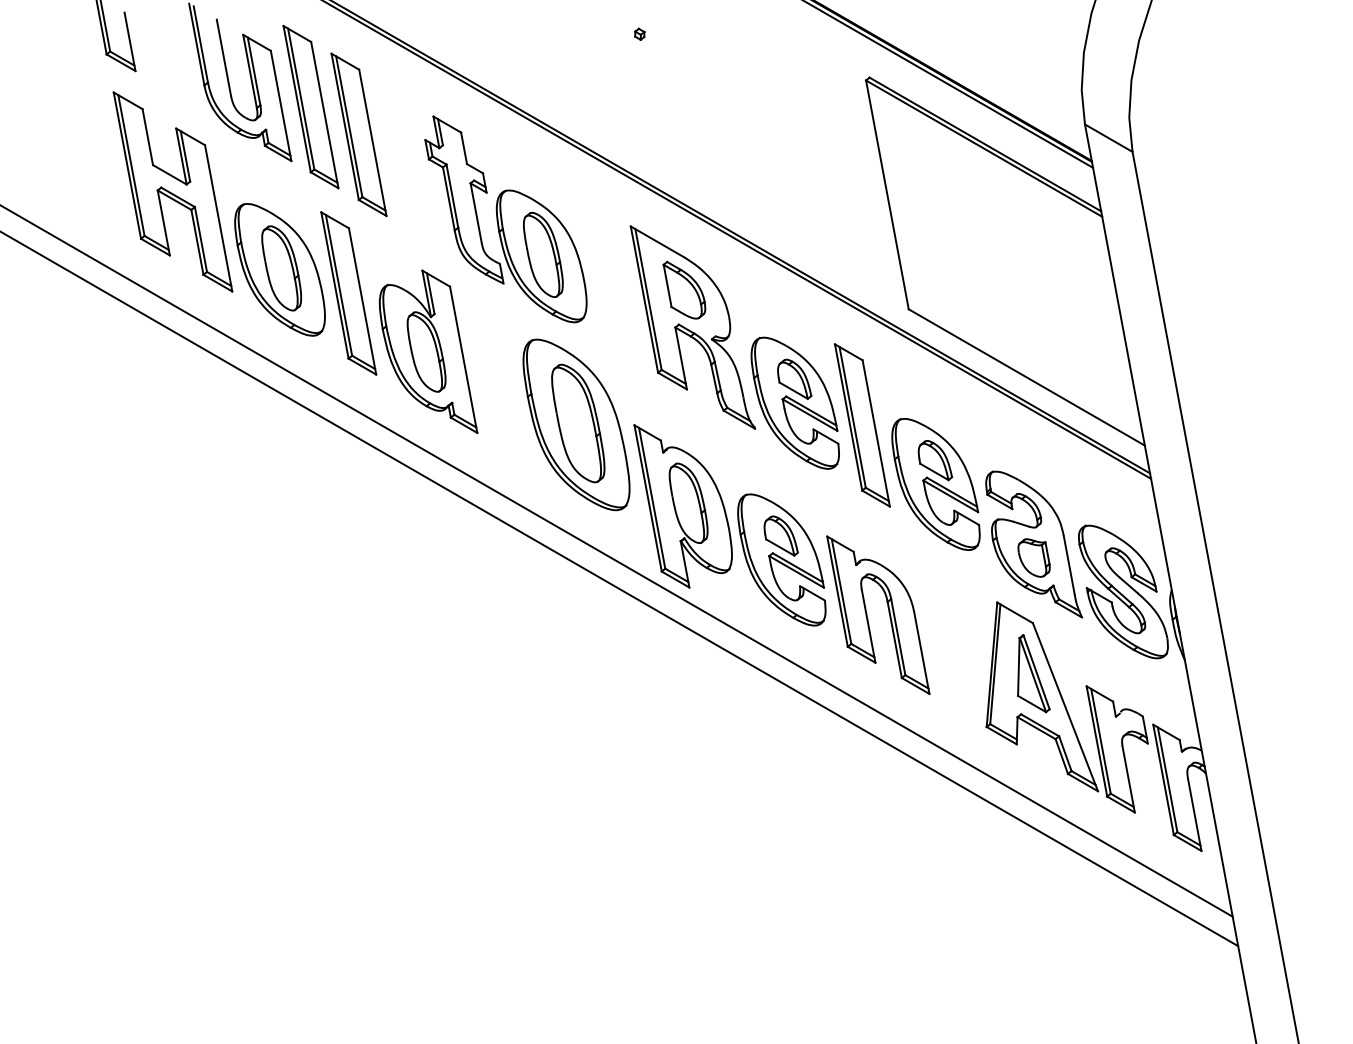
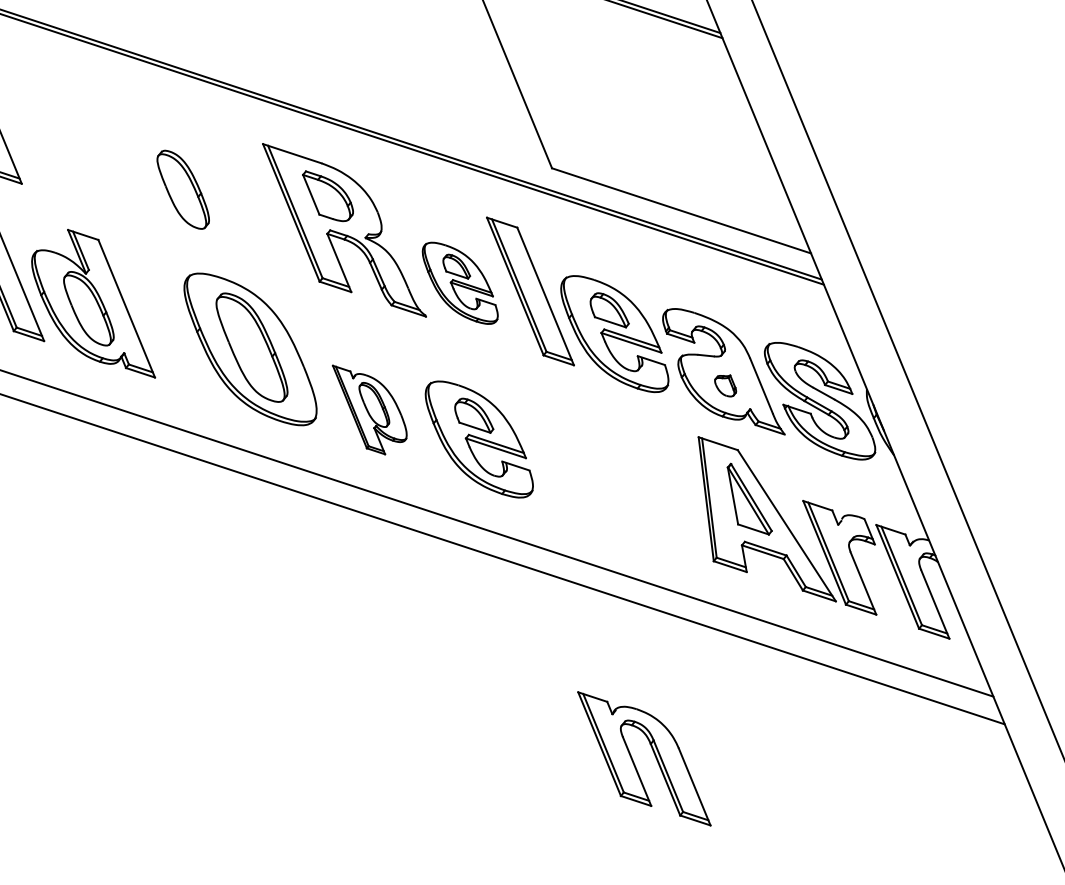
part: (505, 219) -> (138, 162), removed
part: (794, 402) -> (459, 282), size x0.7
part: (682, 506) -> (370, 407), size x0.6
part: (1033, 557) -> (724, 385), size x0.6
part: (888, 613) -> (653, 755), moved

